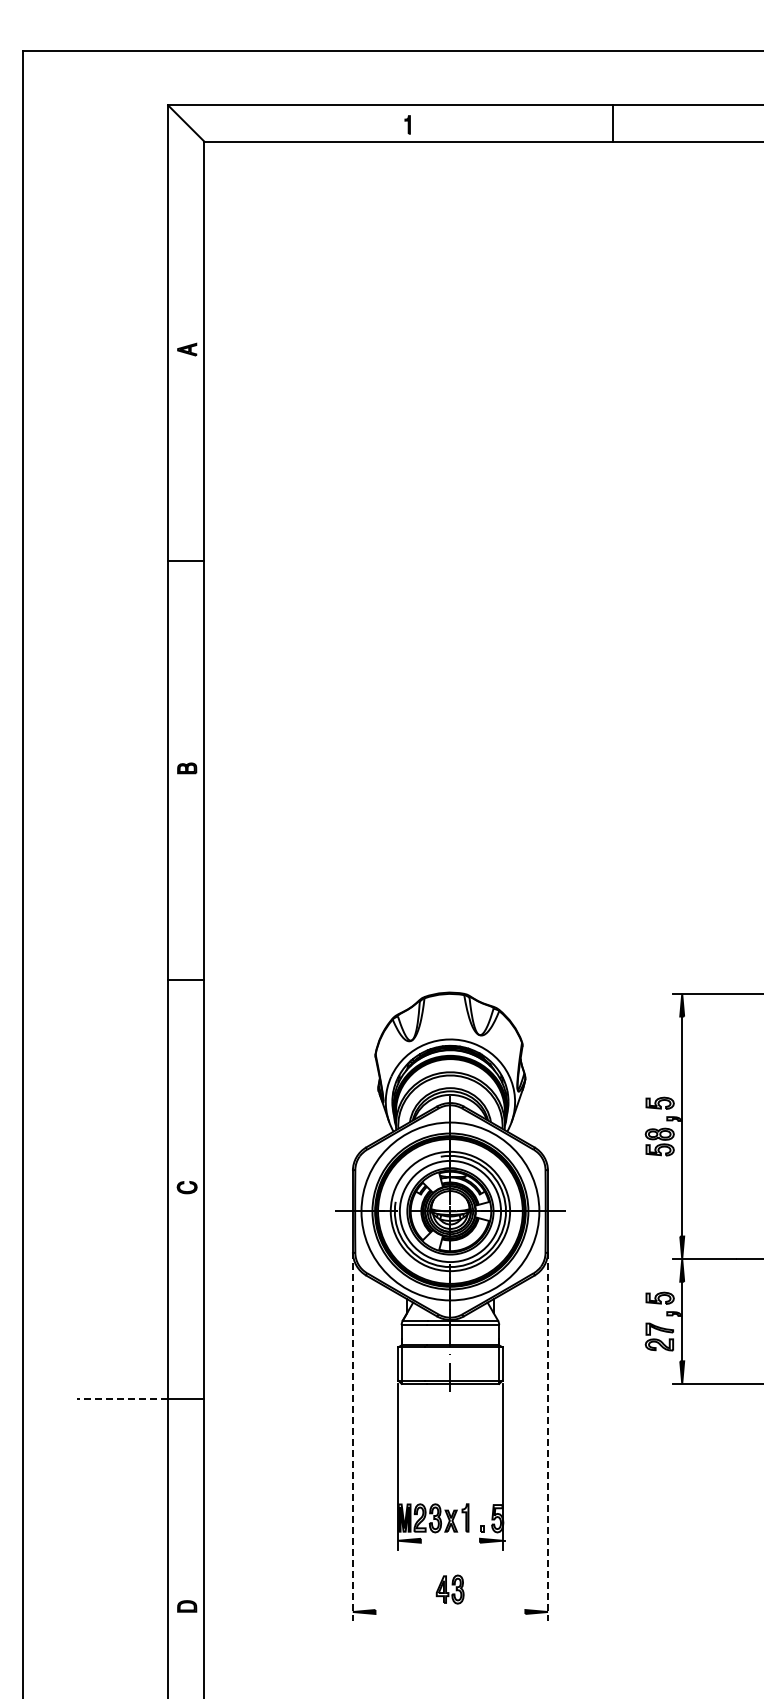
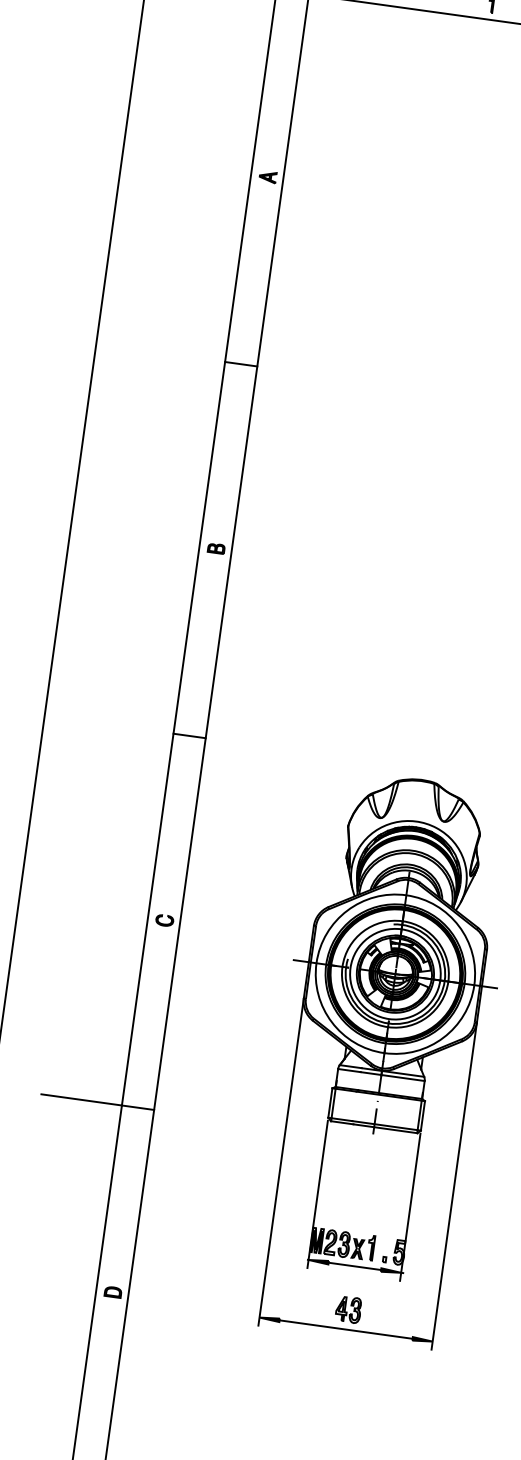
line: (122, 1398) -> (81, 1099), dashed -> solid
line: (352, 1437) -> (280, 1162), dashed -> solid
line: (547, 1437) -> (453, 1186), dashed -> solid
line: (450, 1540) -> (354, 1266), added
line: (450, 1612) -> (346, 1330), added

